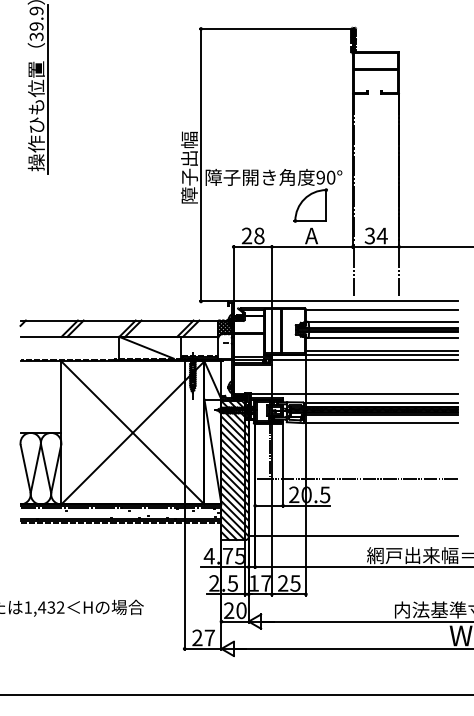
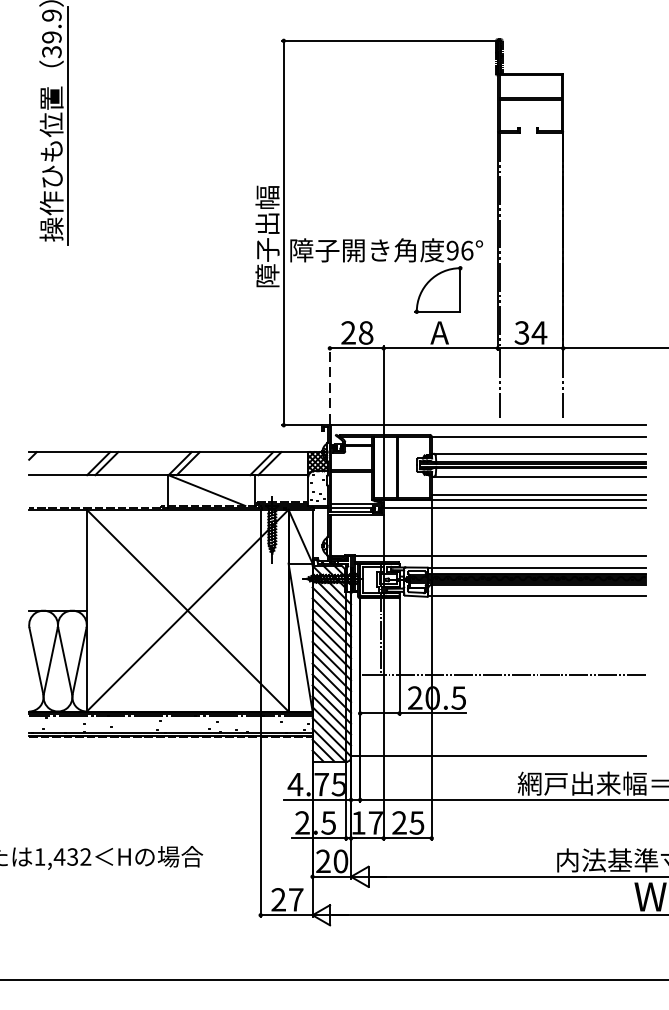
text: (331, 177) -> (467, 250), 90° -> 96°
line: (233, 272) -> (329, 384), solid -> dashed

